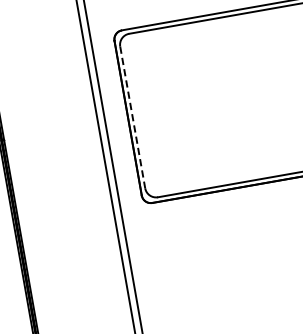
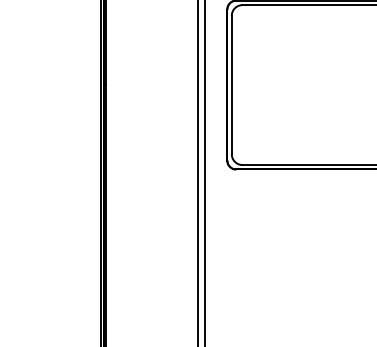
line: (132, 117) -> (231, 85), dashed -> solid

